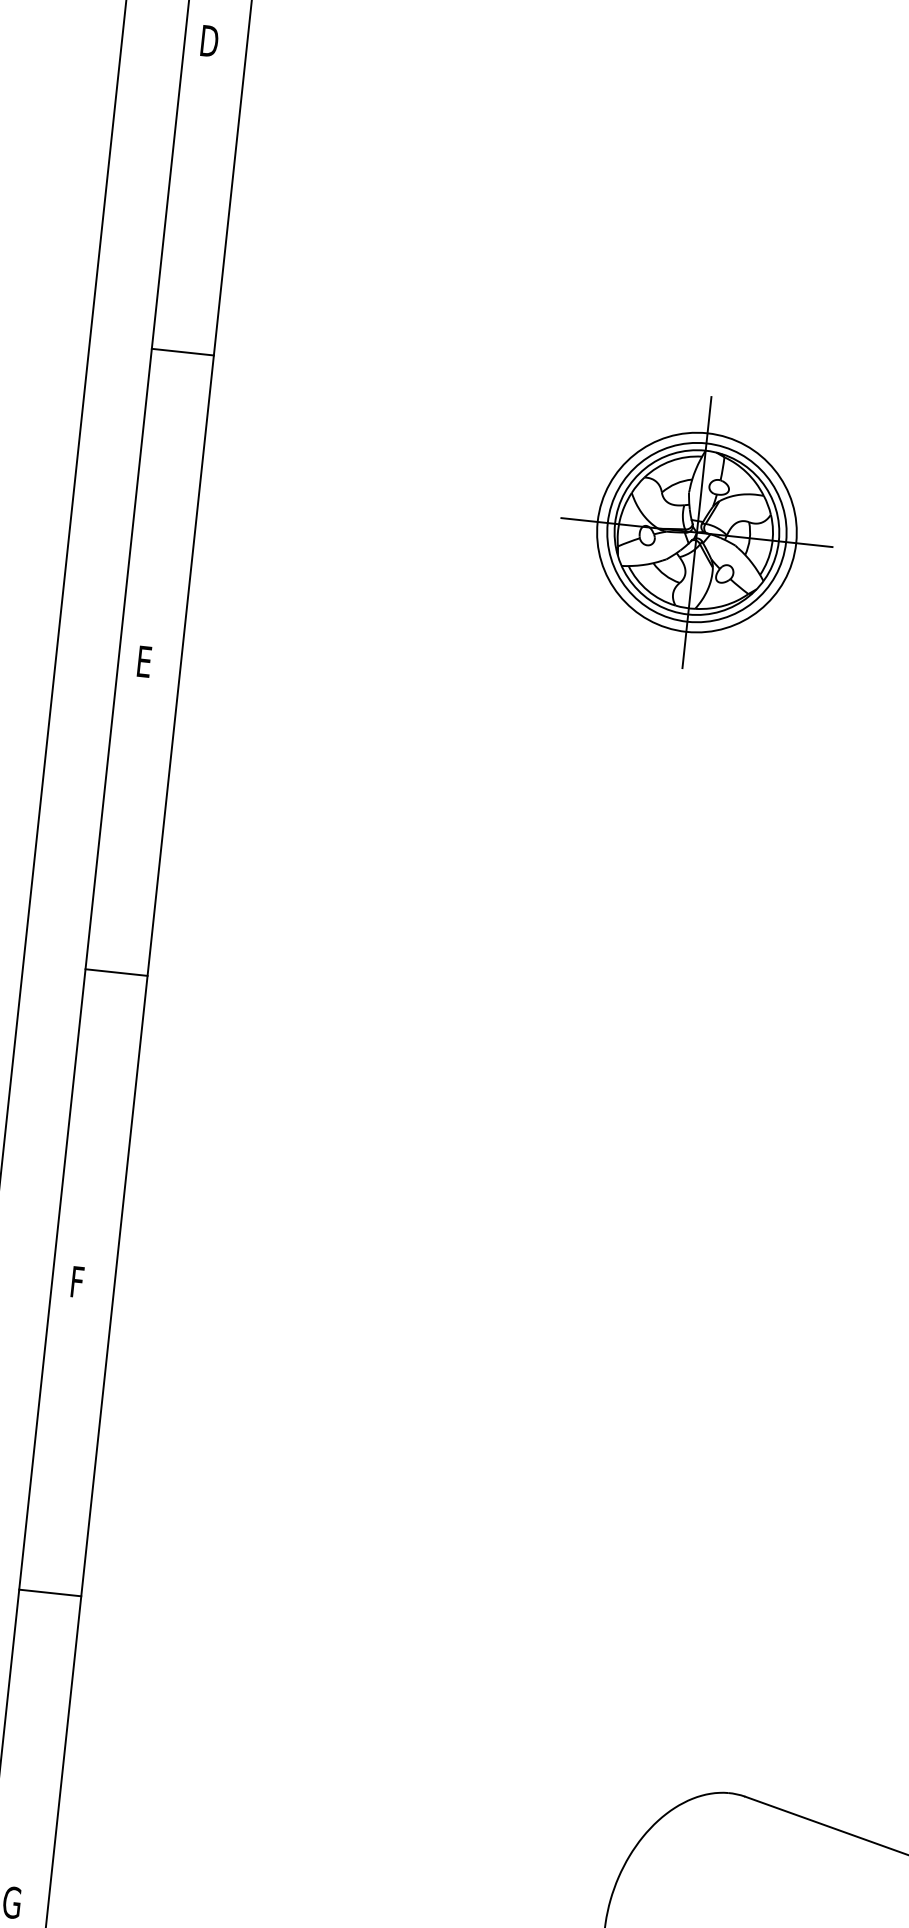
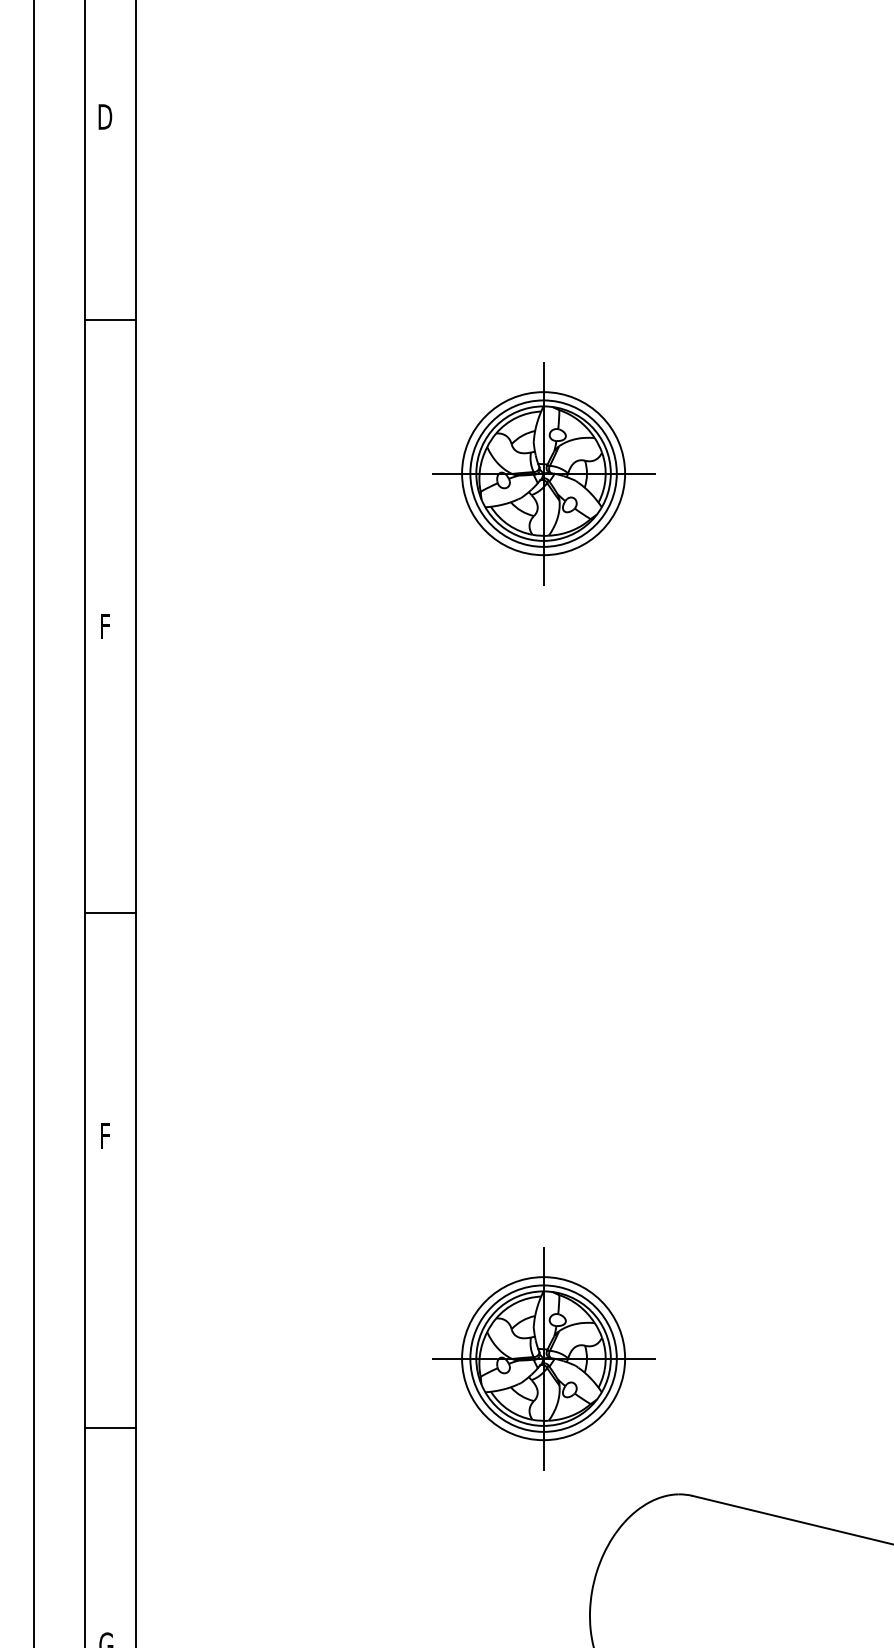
line: (182, 351) -> (110, 319), moved
text: (144, 661) -> (106, 626), E -> F
line: (116, 972) -> (110, 913), moved
line: (50, 1592) -> (110, 1427), moved
part: (581, 1610) -> (543, 1358), added

